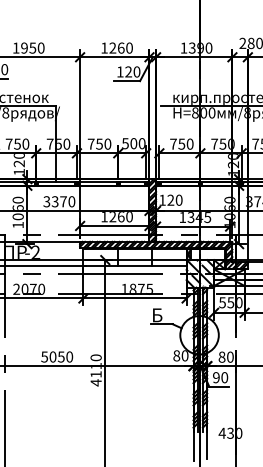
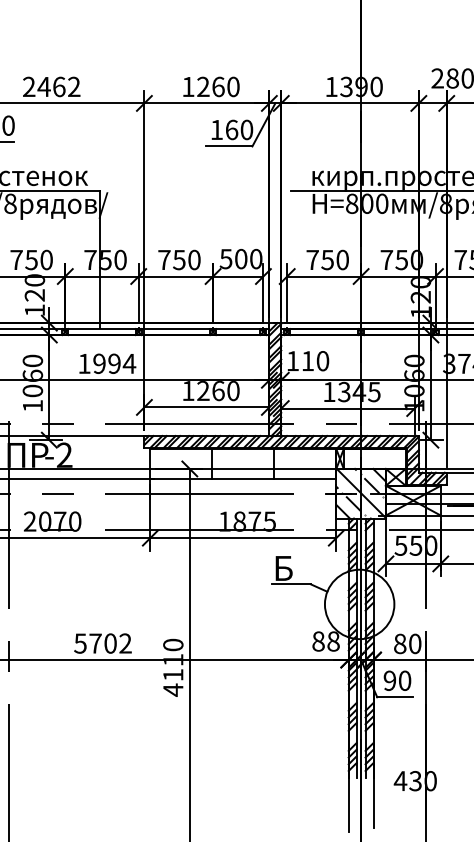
text: (28, 47) -> (51, 85), 1950 -> 2462
text: (128, 71) -> (231, 129), 120 -> 160
text: (170, 199) -> (307, 359), 120 -> 110
text: (59, 201) -> (107, 363), 3370 -> 1994
text: (61, 356) -> (110, 642), 5050 -> 5702
text: (184, 356) -> (332, 642), 80 -> 88

